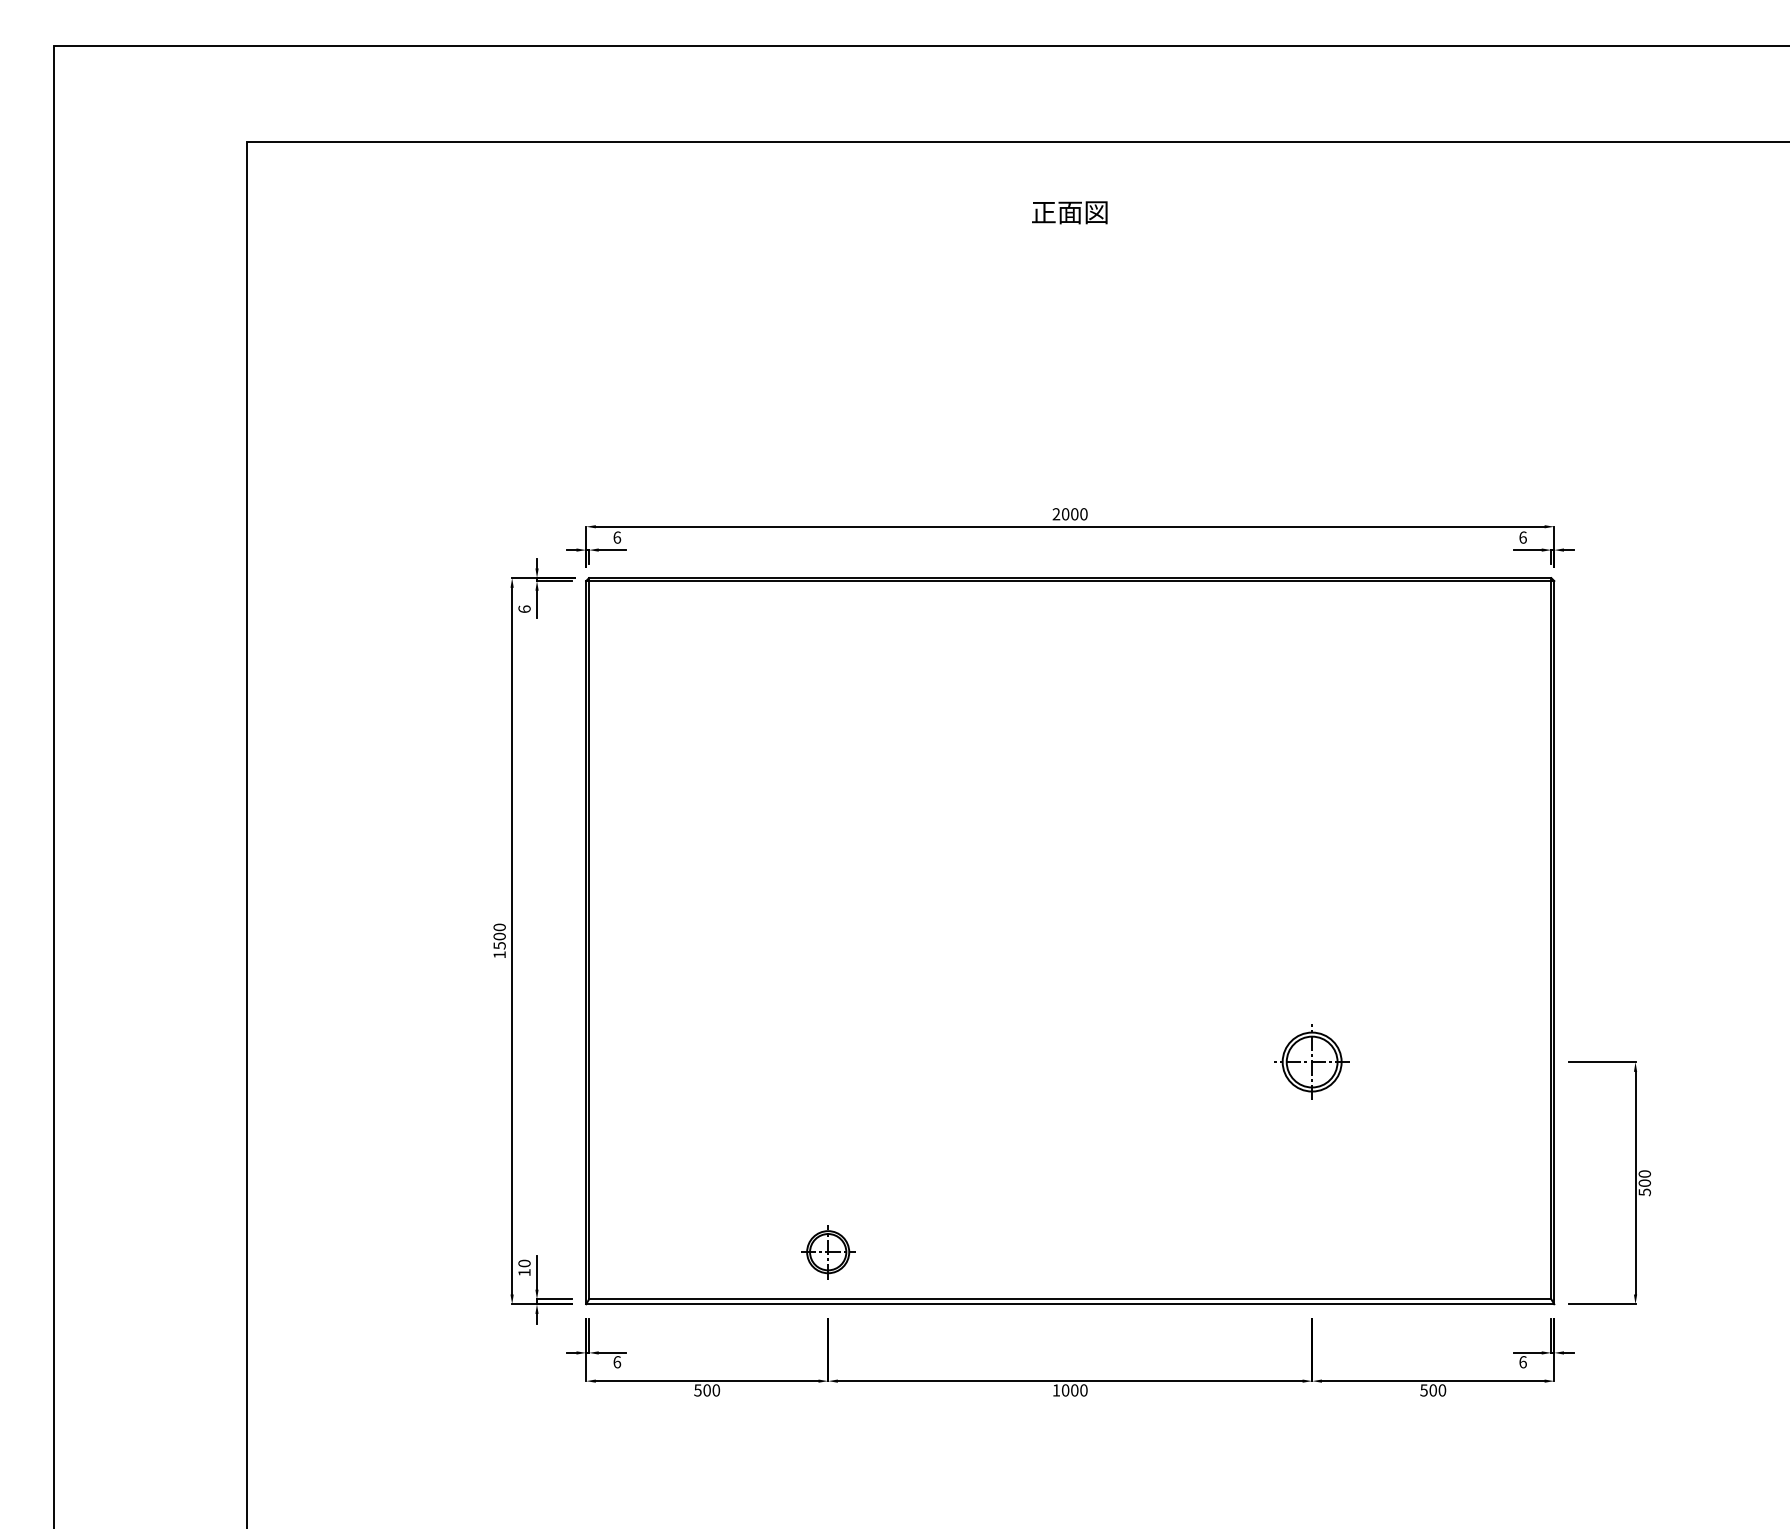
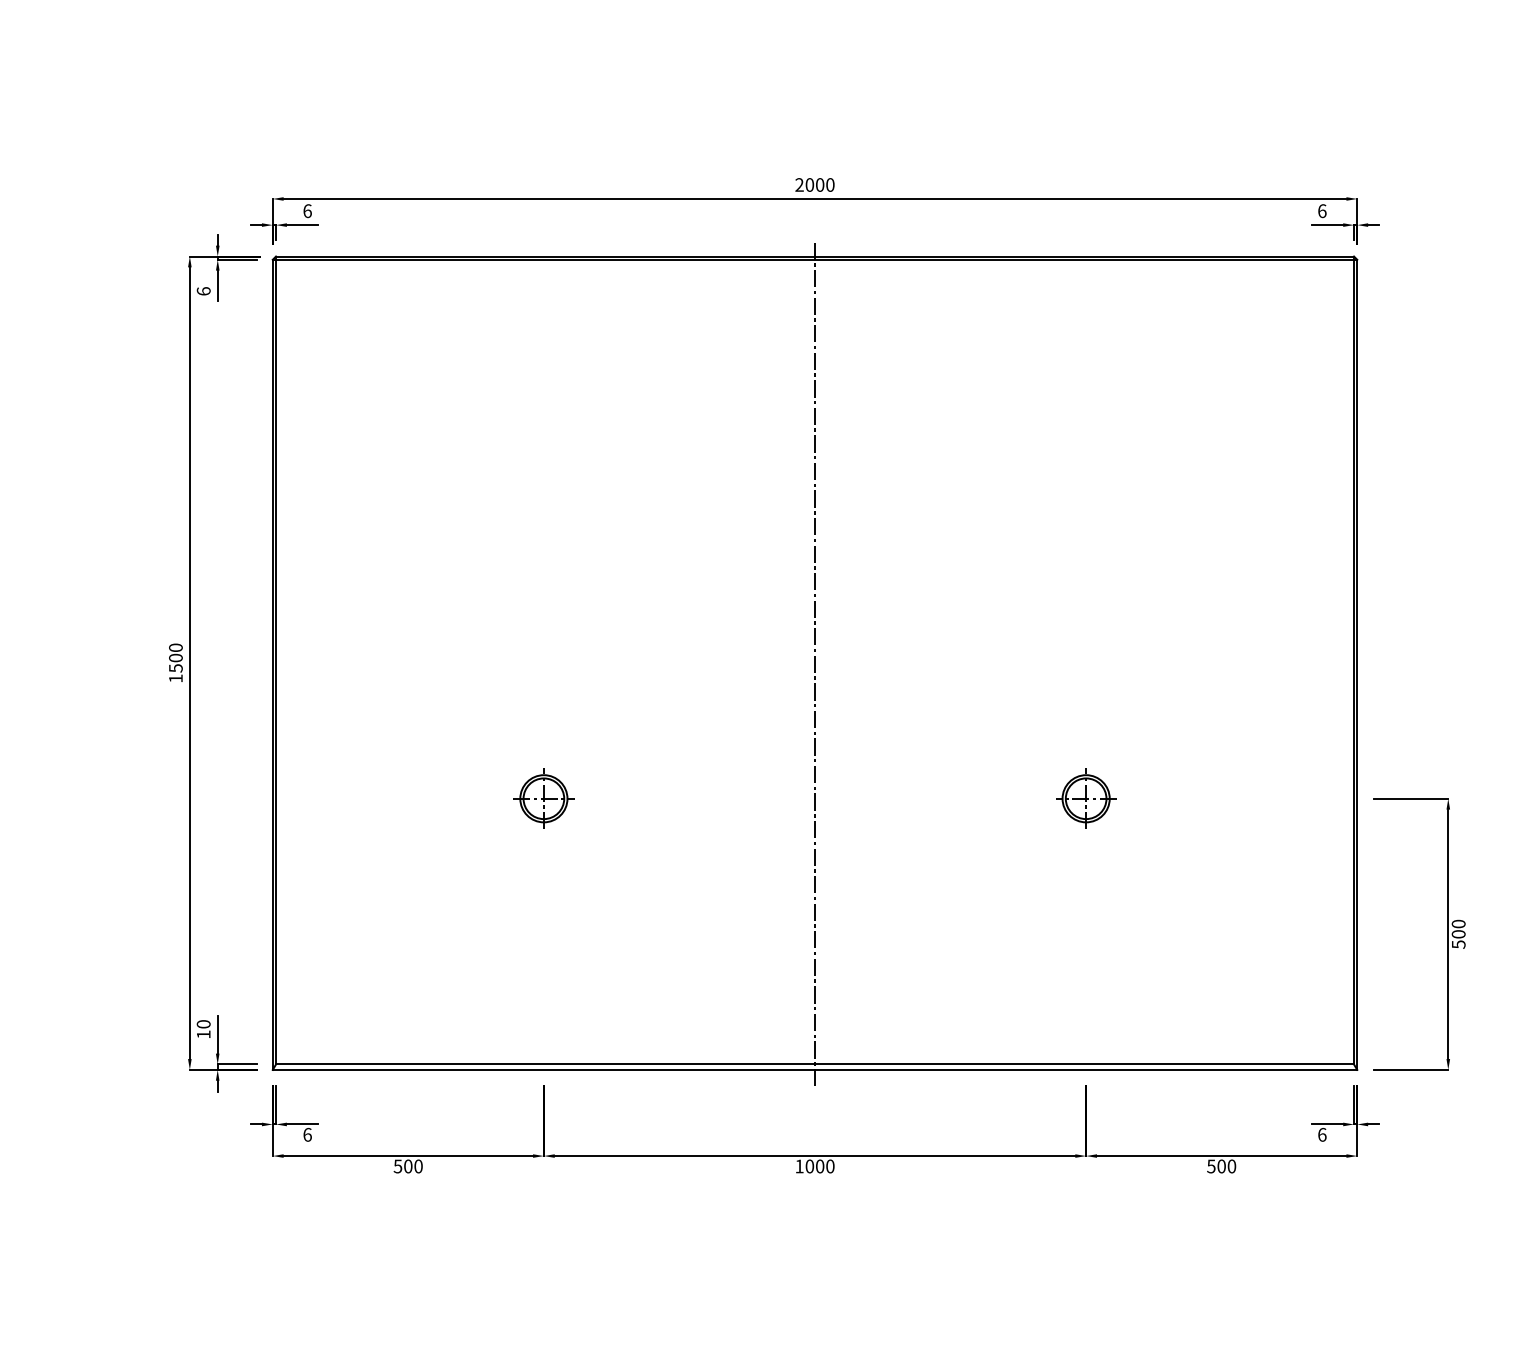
line: (1070, 940) -> (815, 662), added
part: (1312, 1062) -> (1086, 799), size x0.71
part: (828, 1252) -> (544, 799), moved

